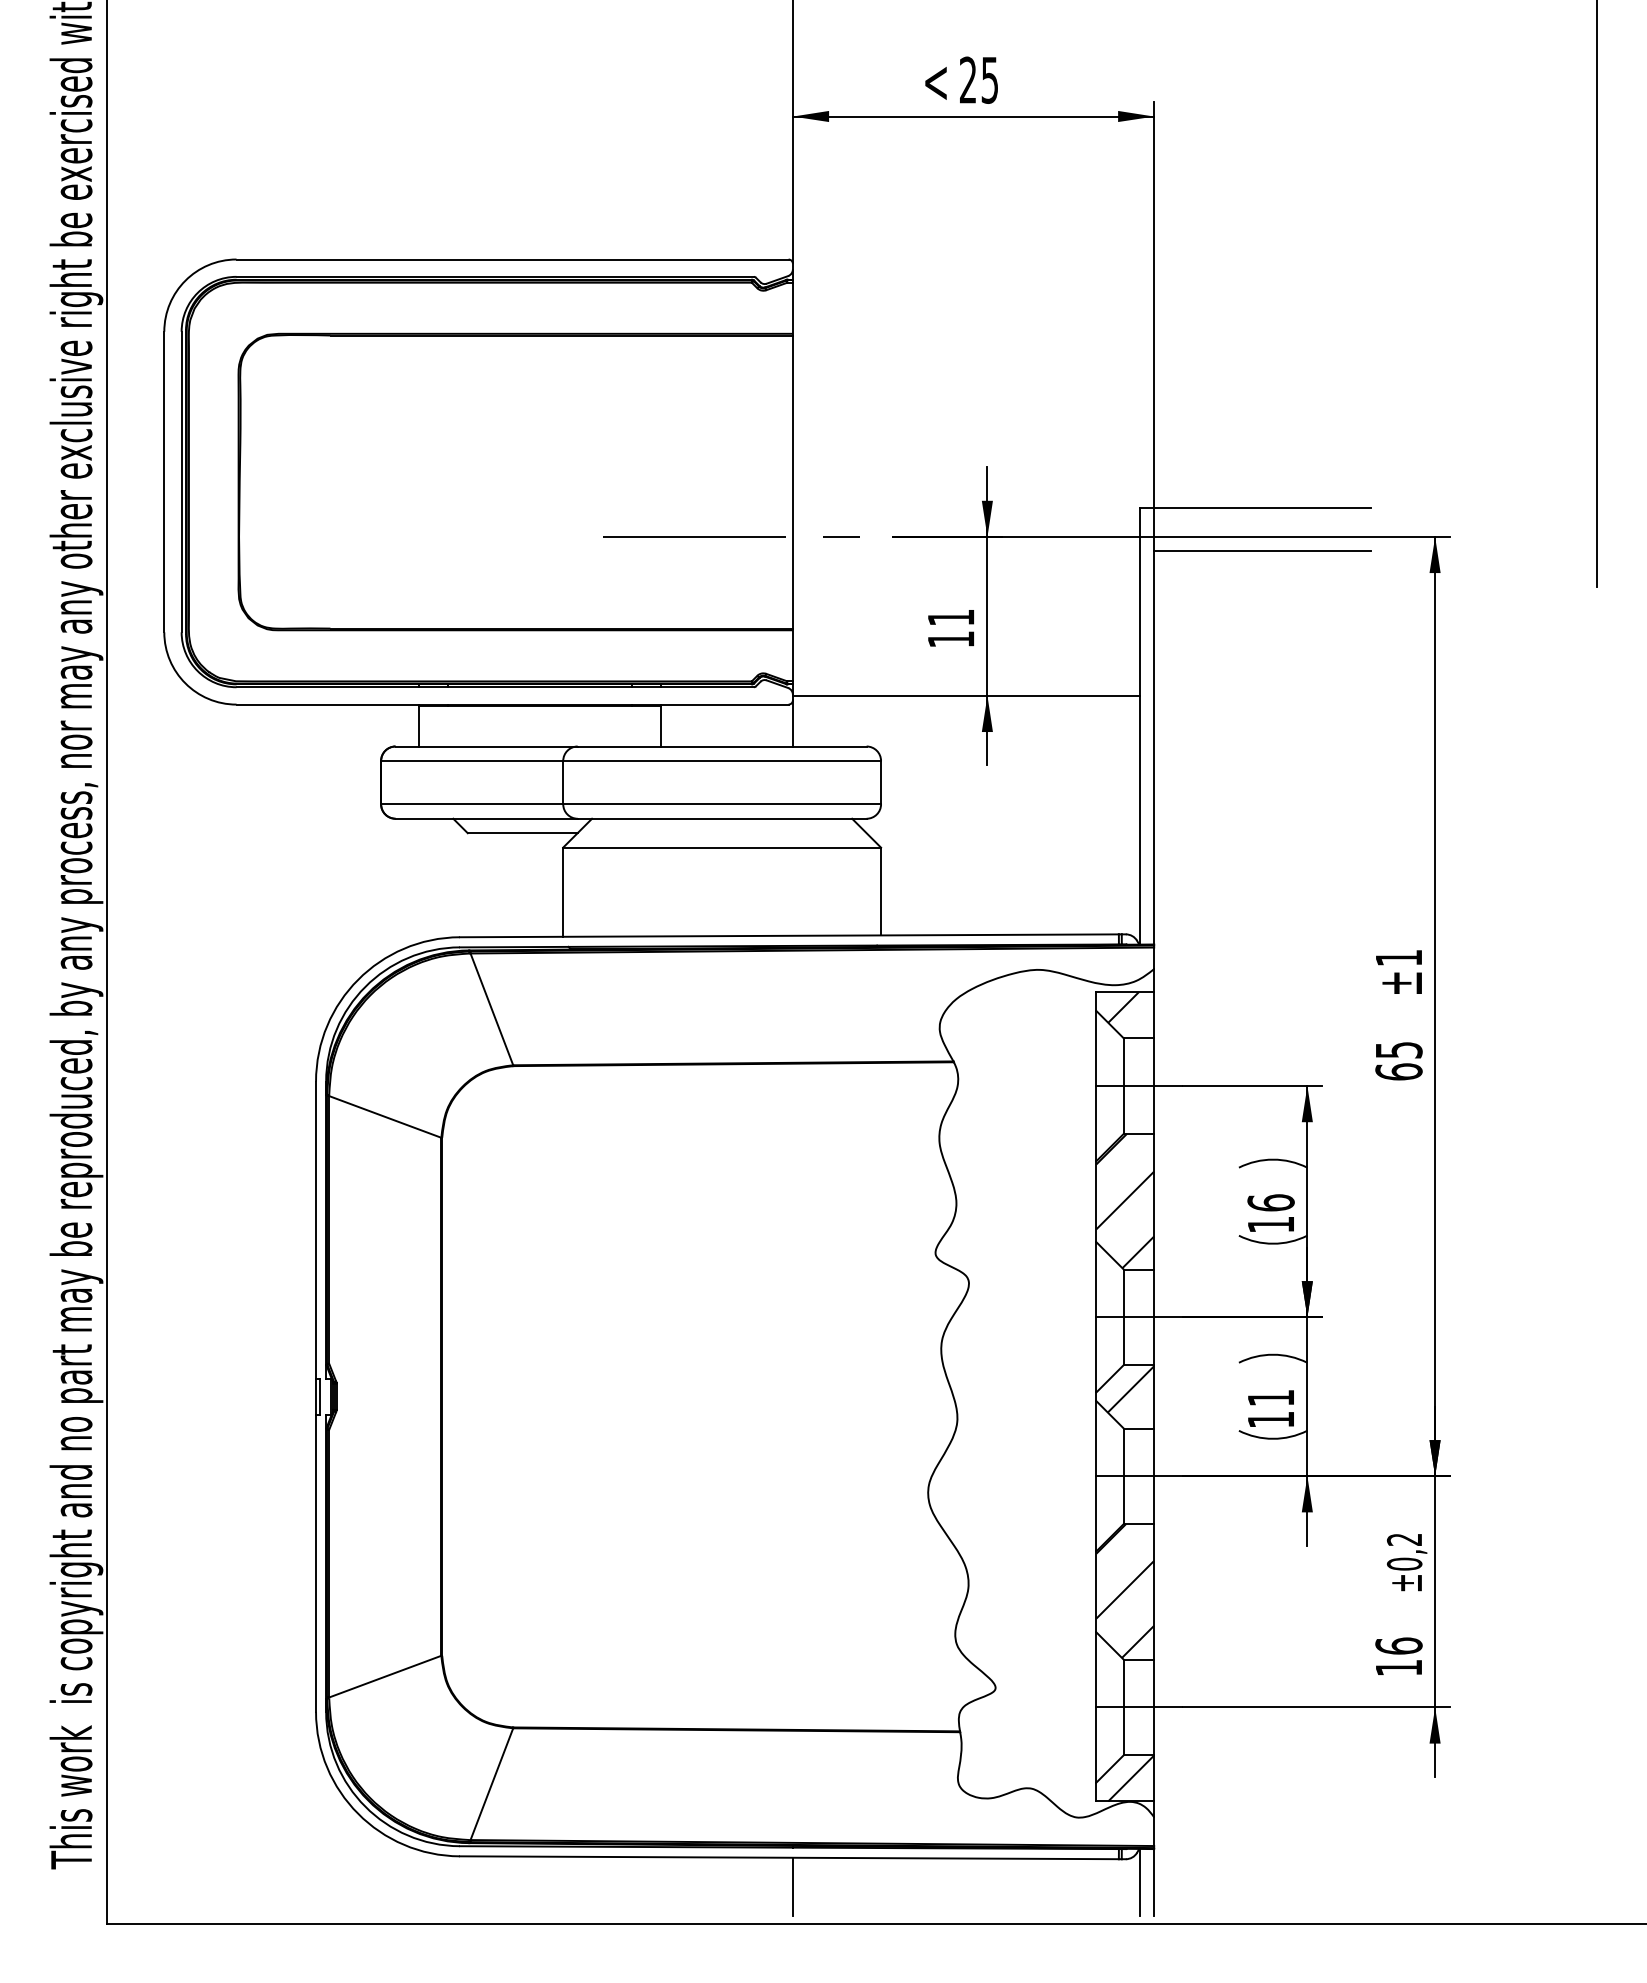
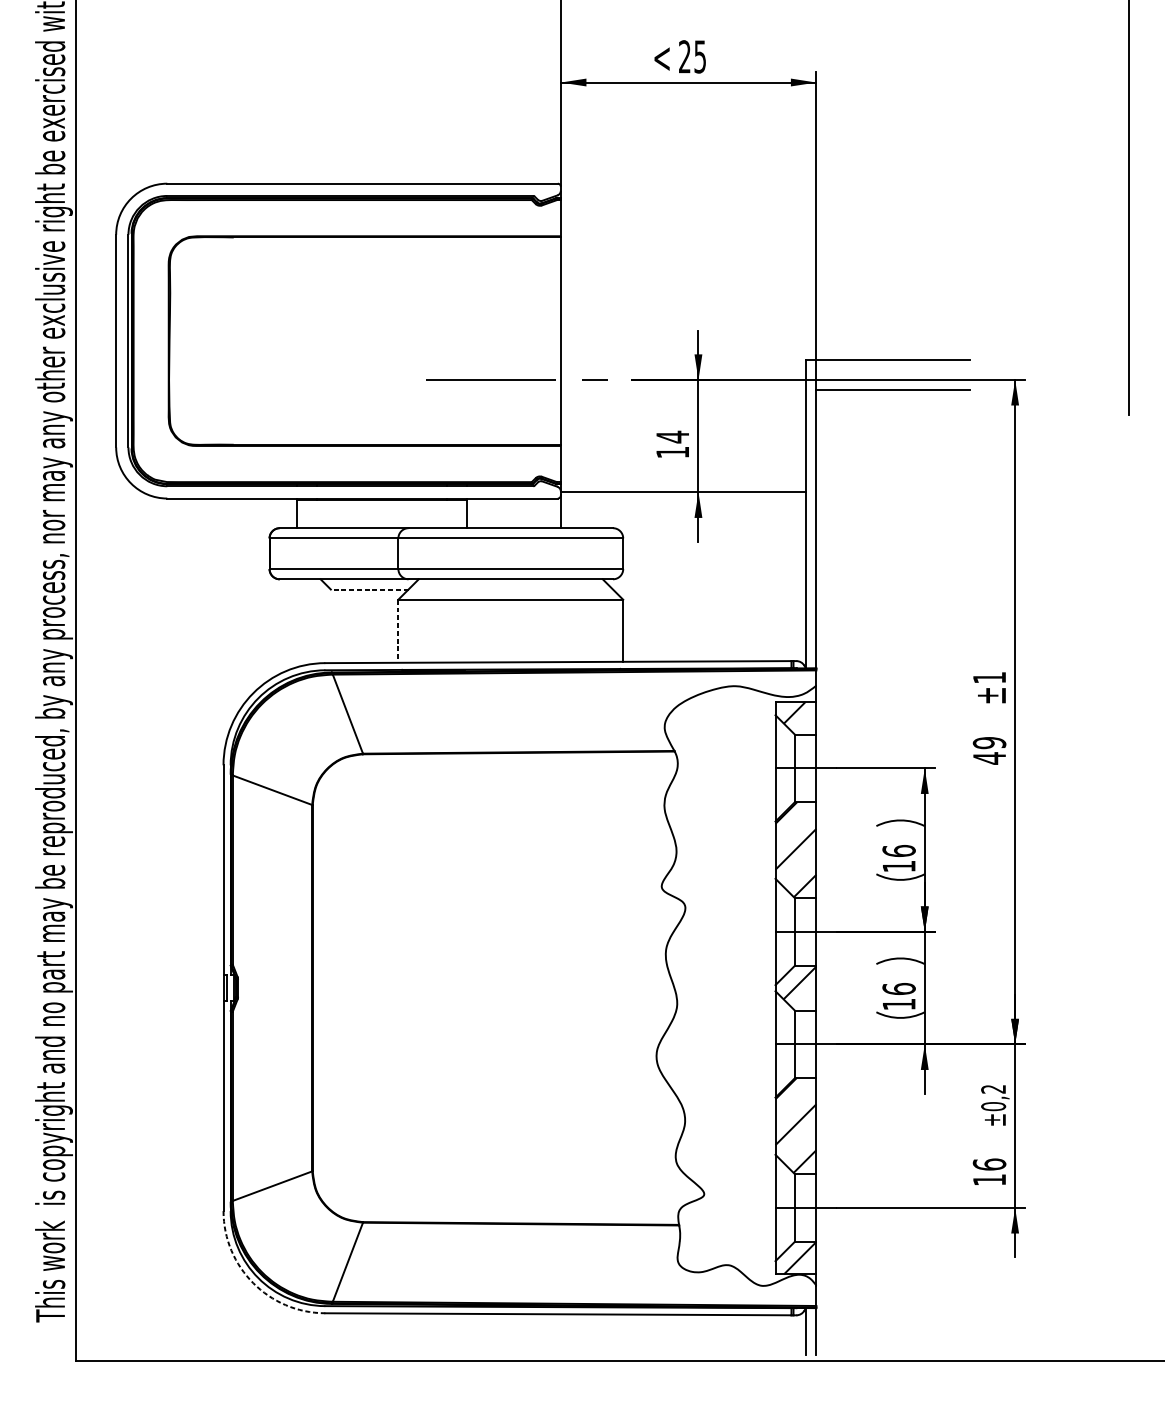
text: (951, 617) -> (673, 436), 11 -> 14
line: (522, 833) -> (369, 589), solid -> dashed
line: (563, 892) -> (398, 631), solid -> dashed
text: (1398, 1061) -> (989, 751), 65 -> 49
text: (1270, 1397) -> (898, 988), 11 -> 16
arc: (358, 1813) -> (253, 1282), solid -> dashed
line: (792, 1886) -> (560, 1334), removed

